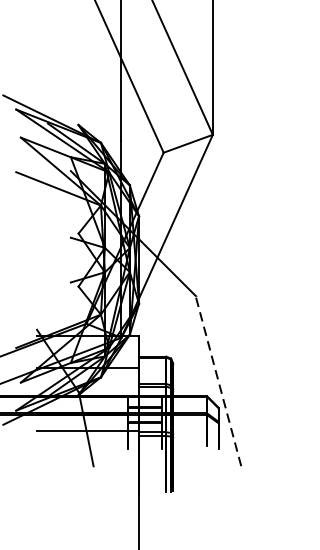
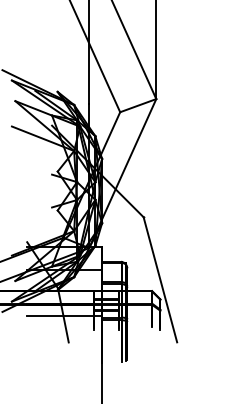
line: (218, 380) -> (160, 279), dashed -> solid

